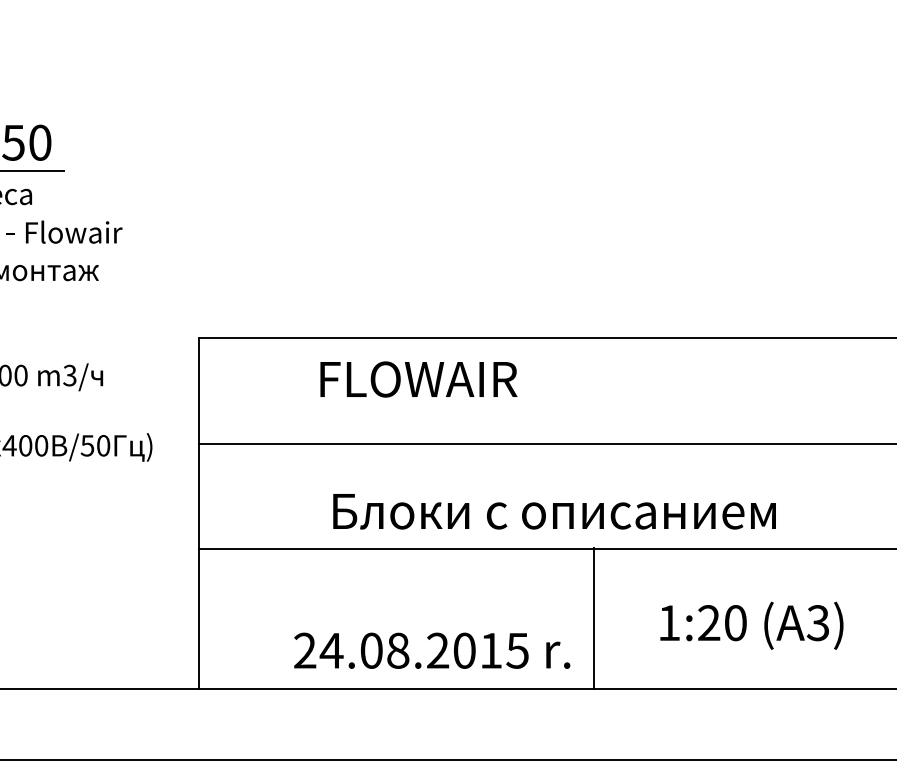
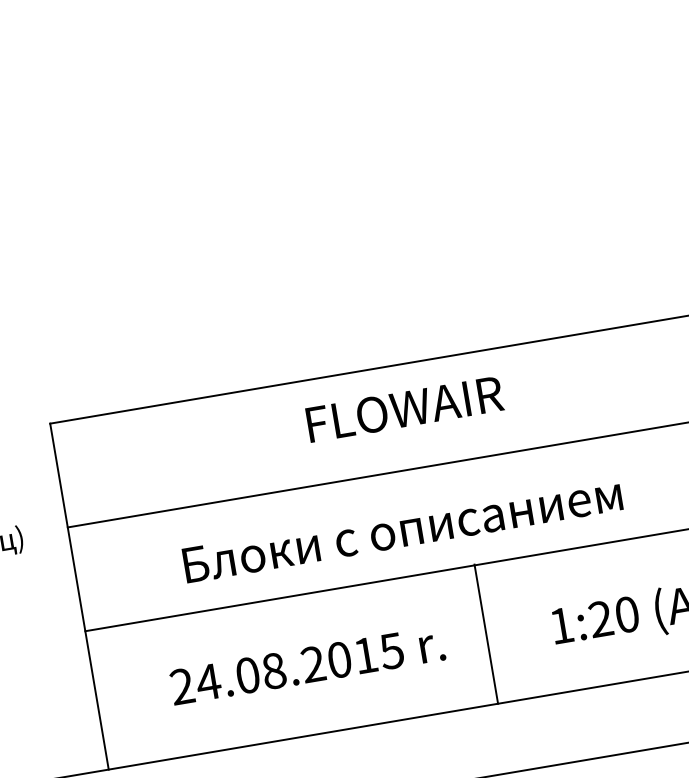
text: (418, 379) -> (404, 409), moved
text: (554, 511) -> (402, 529), moved
text: (432, 650) -> (307, 665), moved

